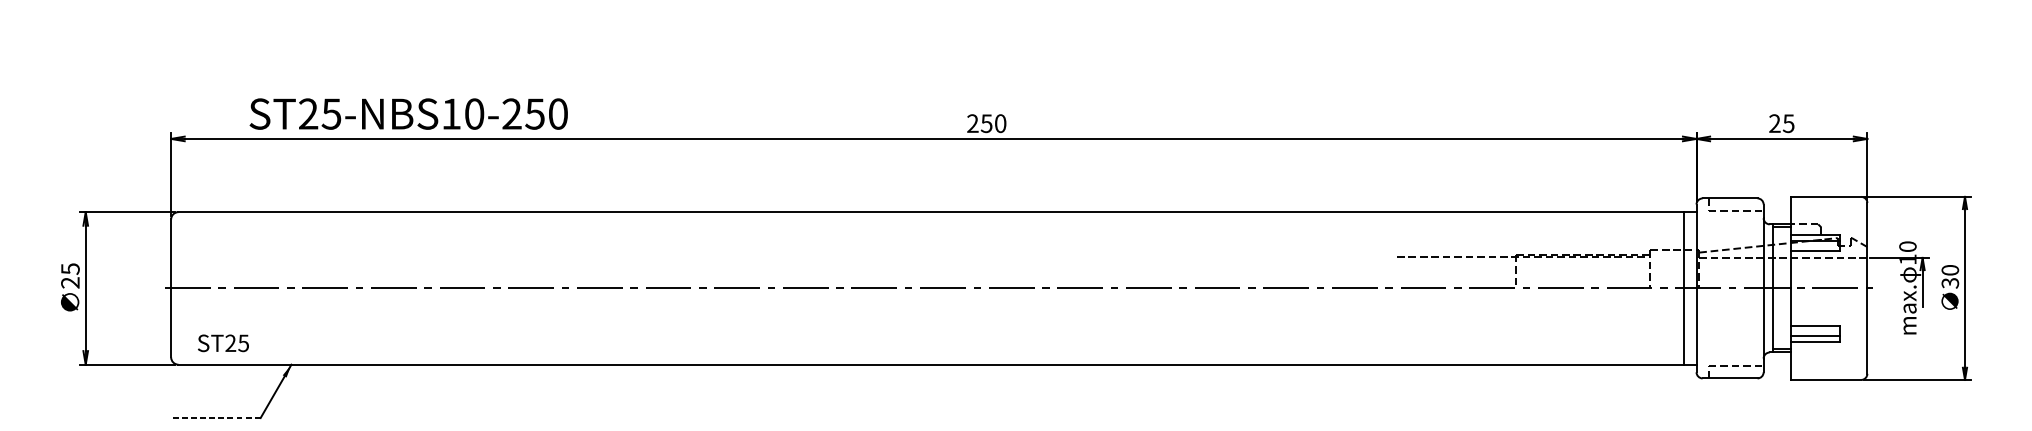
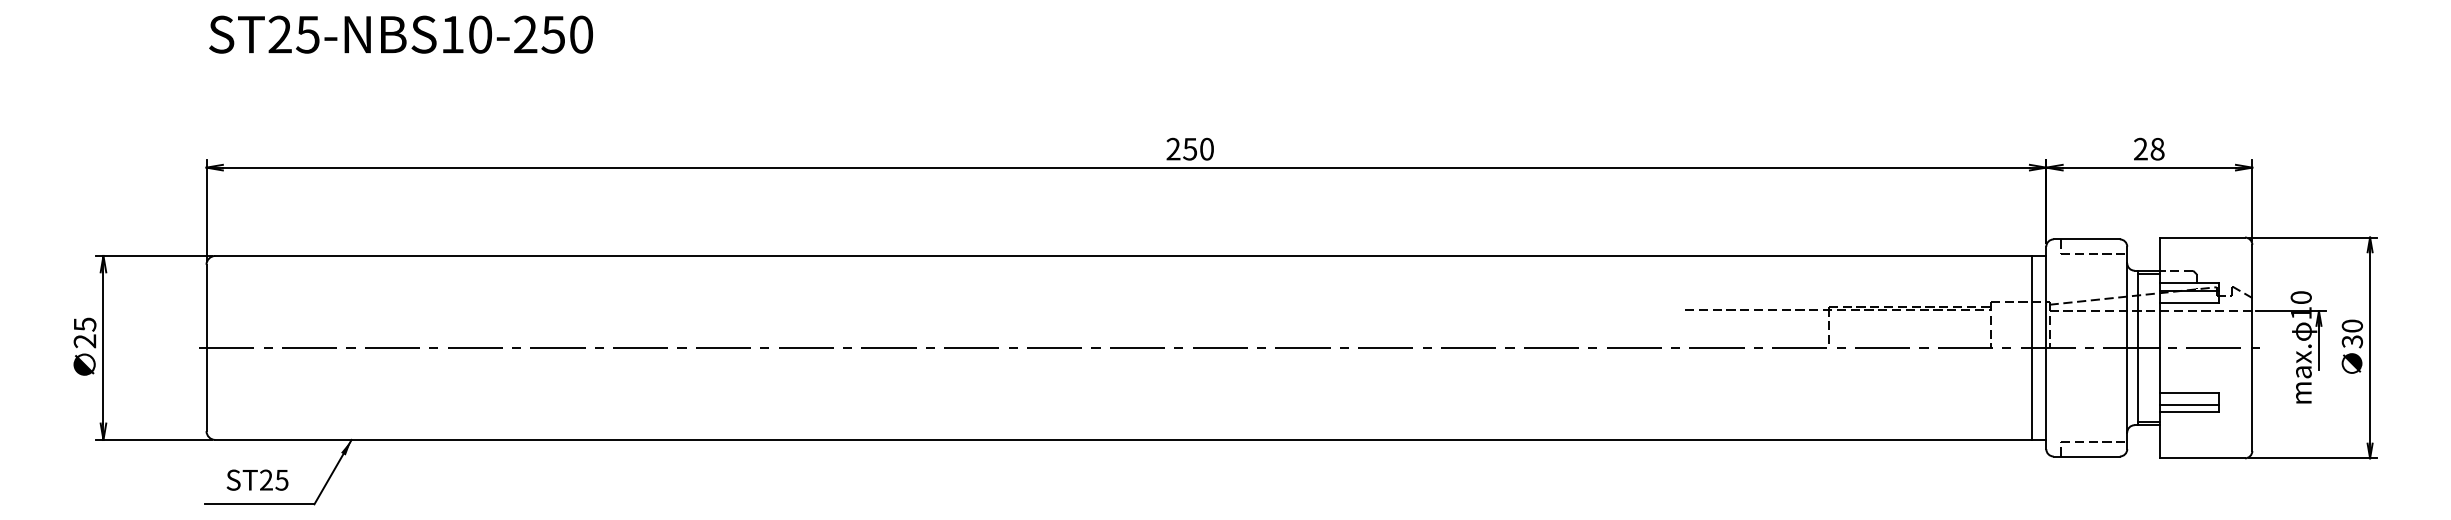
text: (408, 113) -> (400, 34), moved
text: (1788, 123) -> (2157, 148), 25 -> 28
text: (223, 342) -> (257, 479), moved
line: (215, 418) -> (259, 504), dashed -> solid

